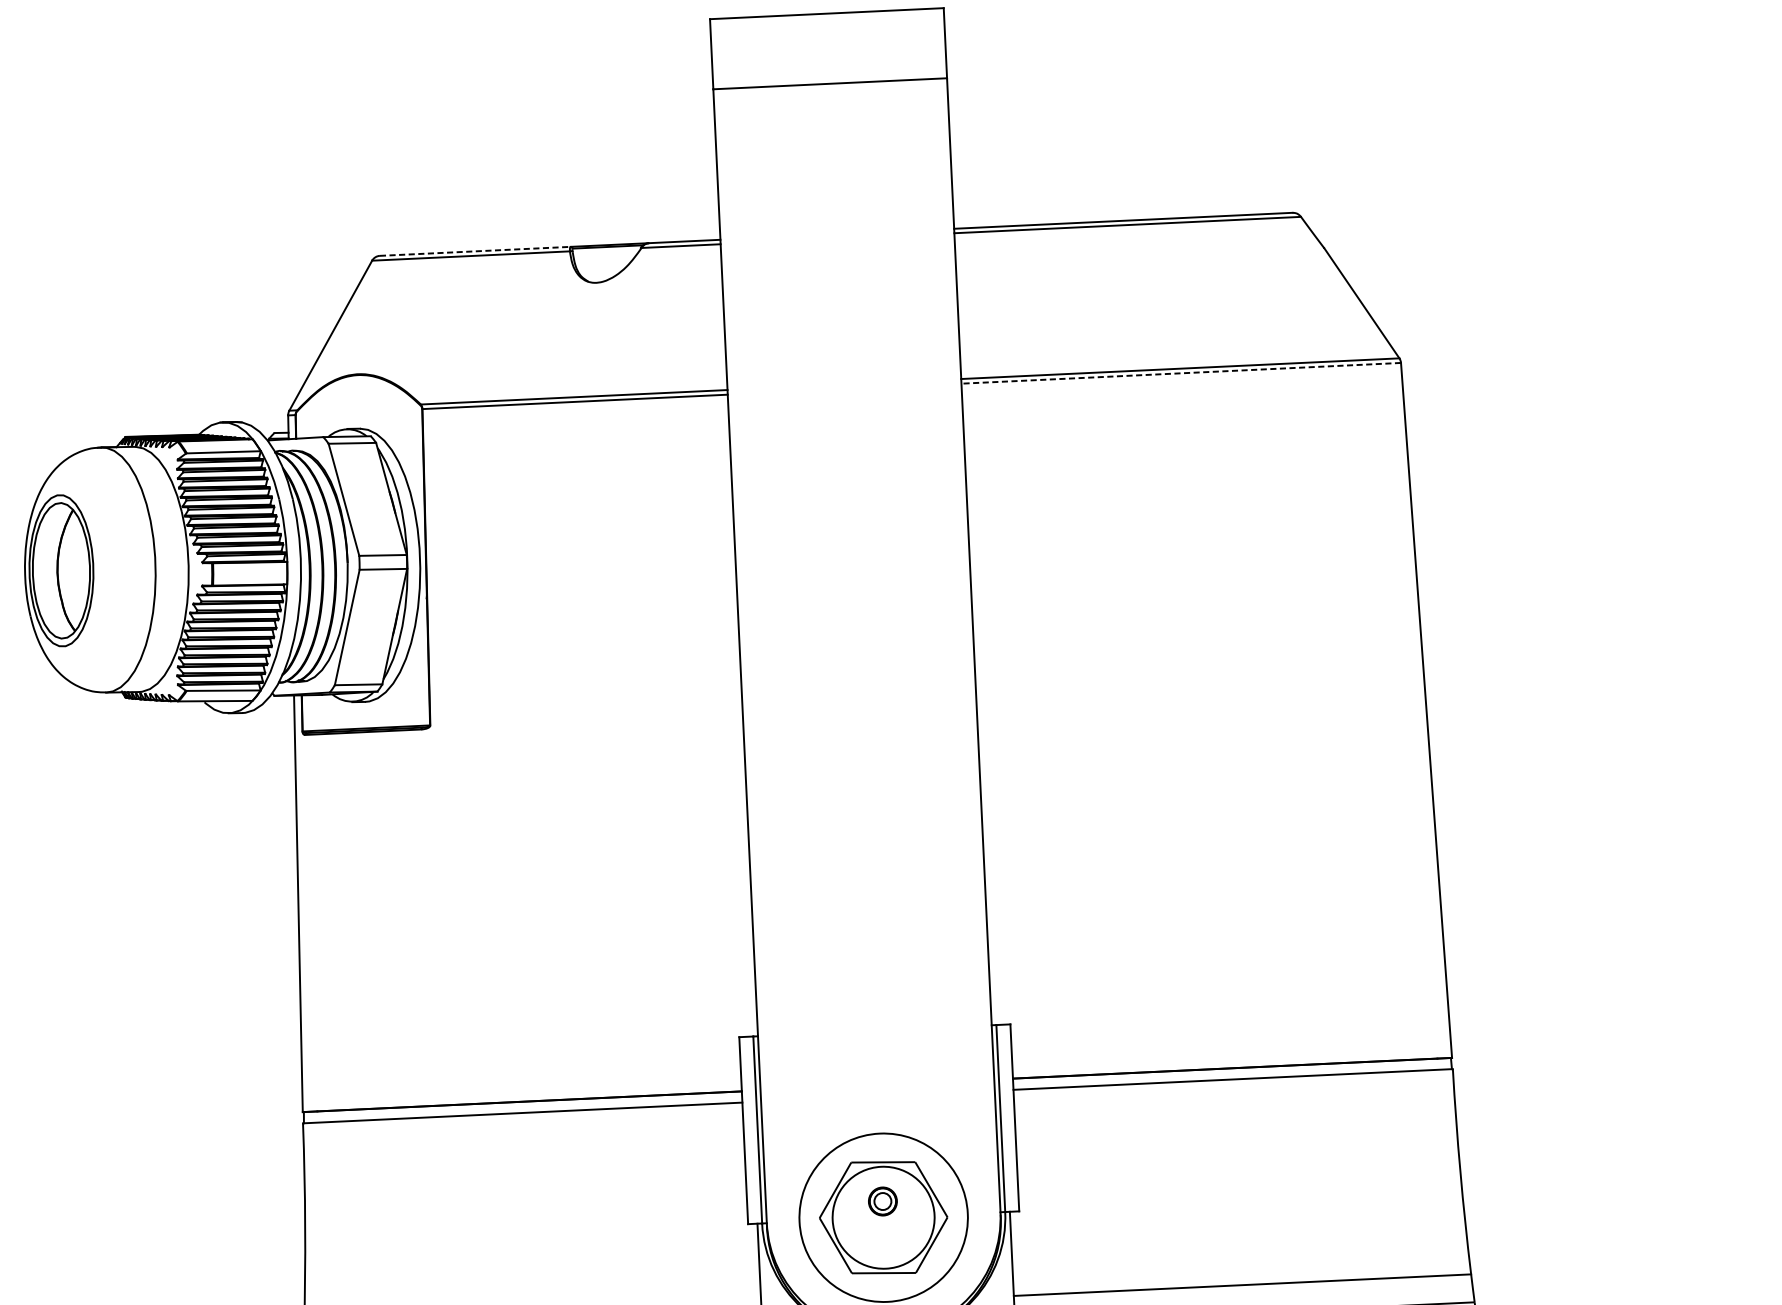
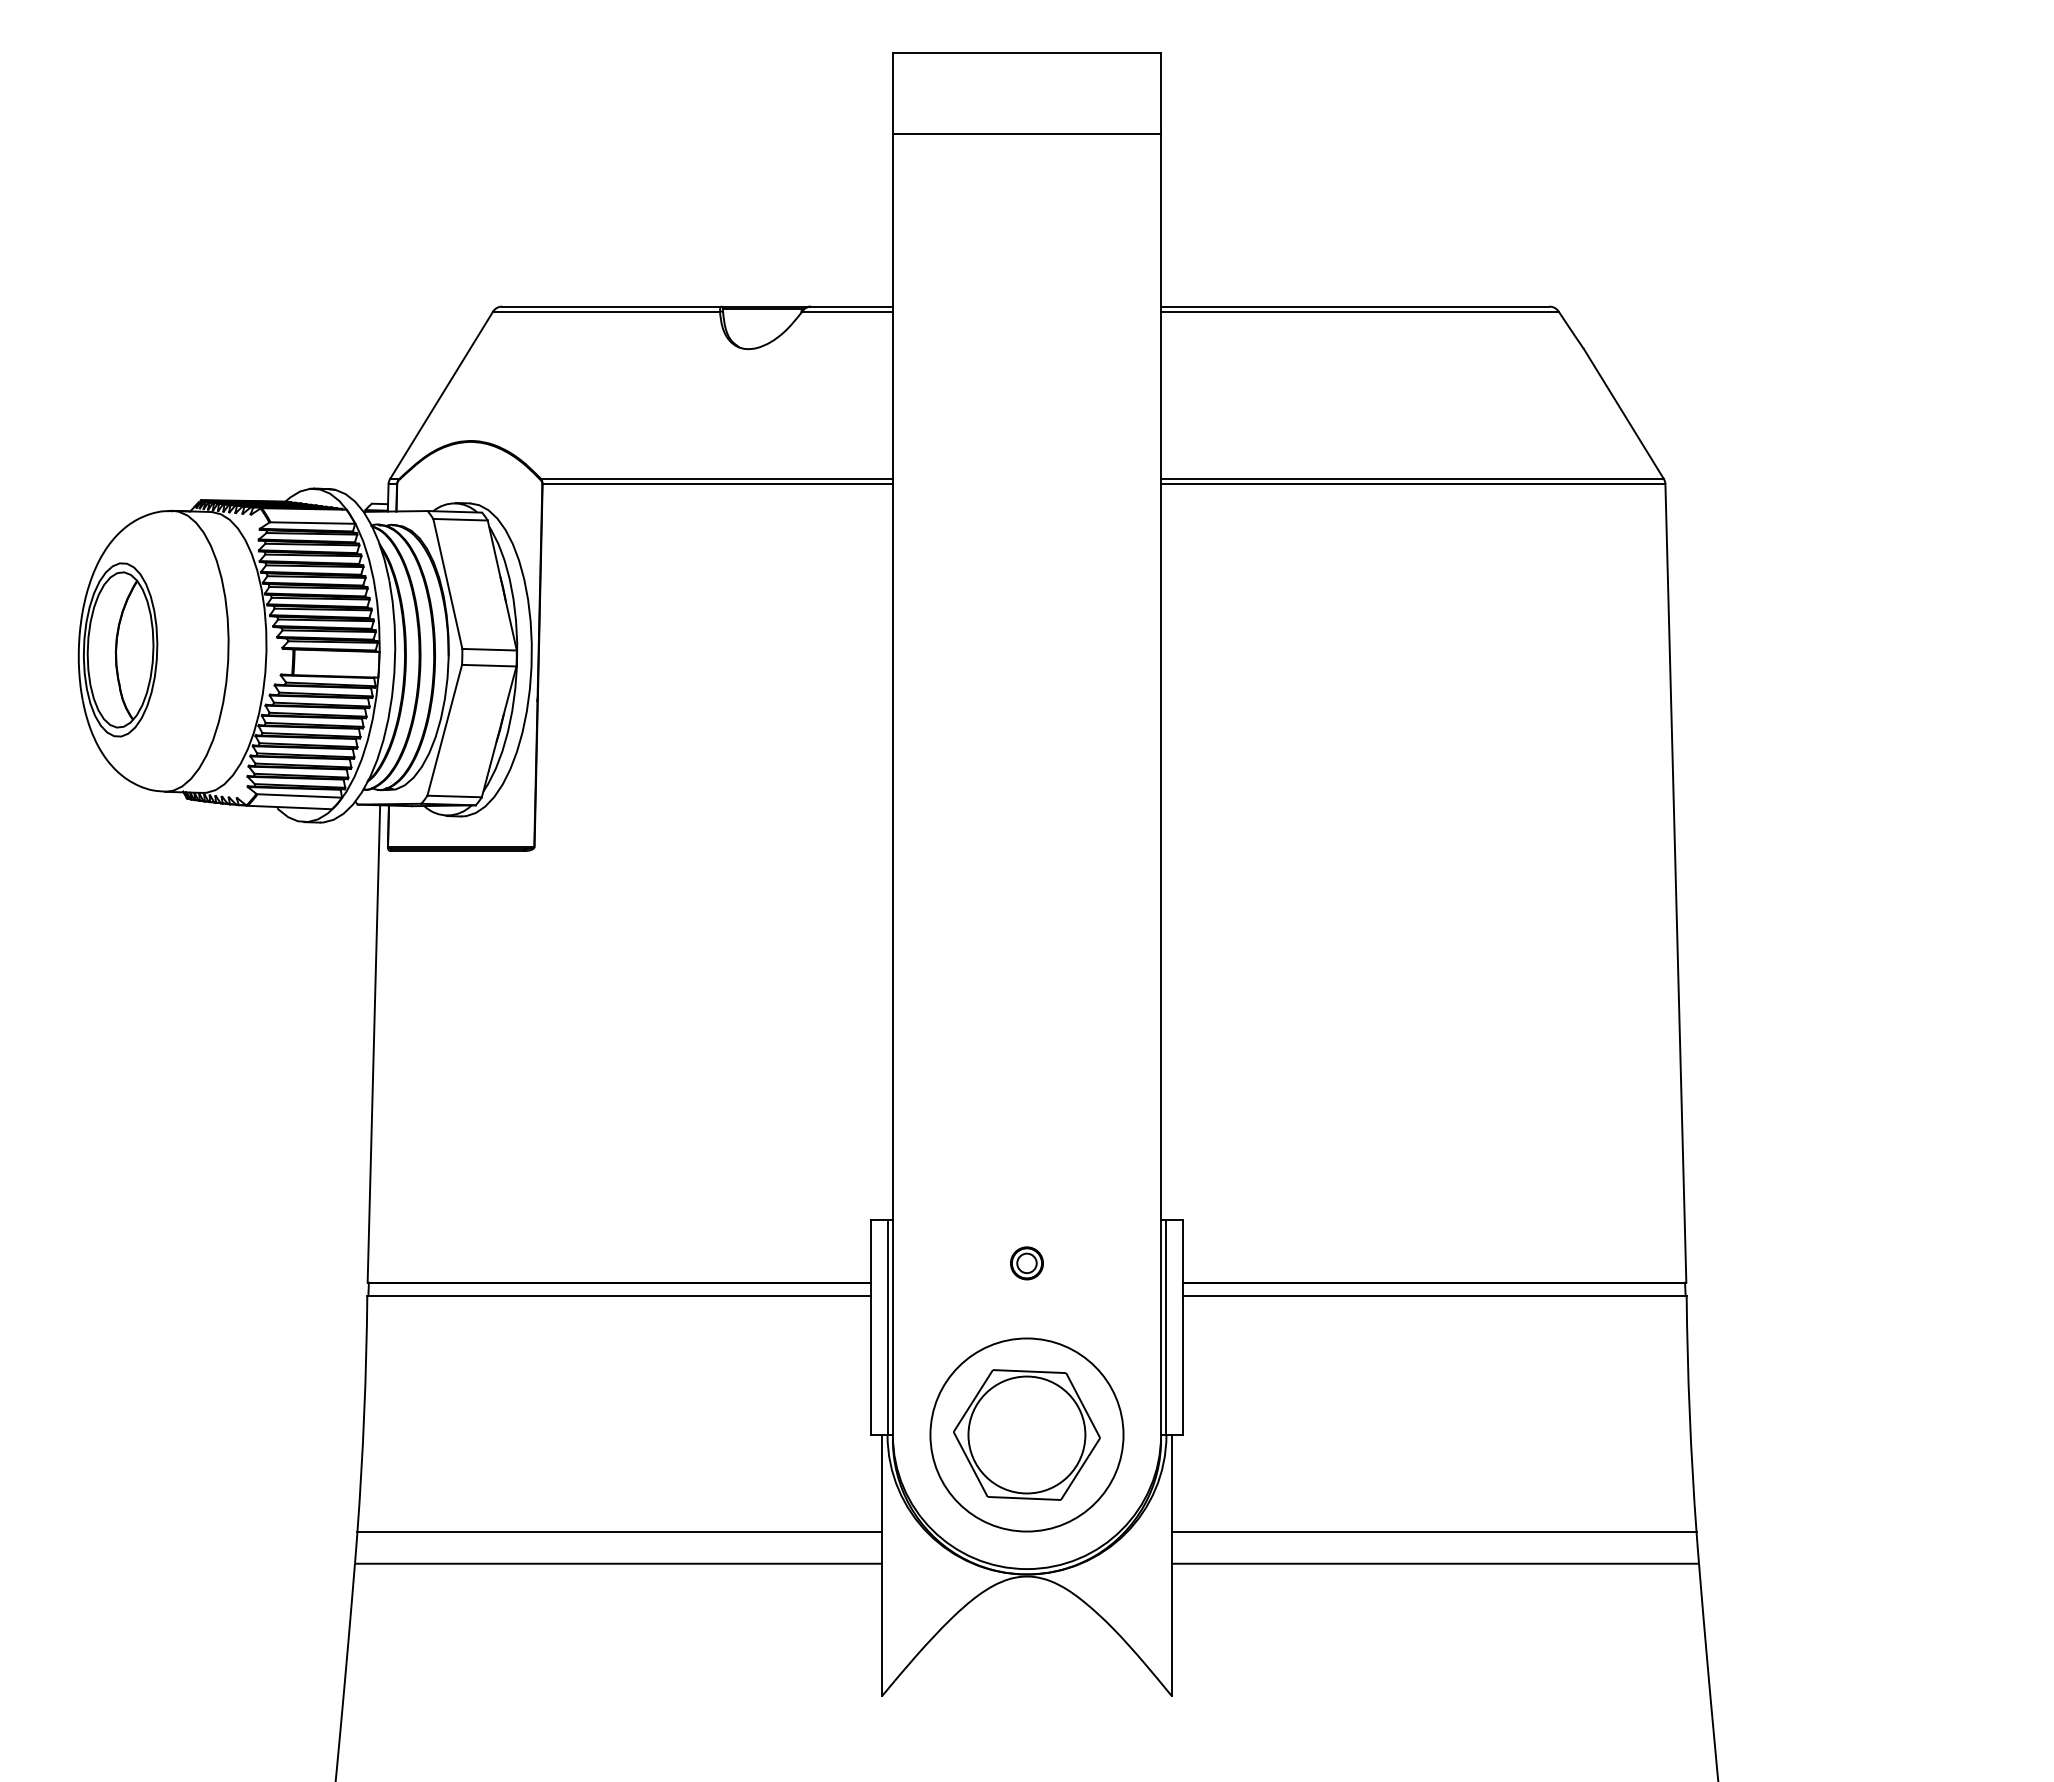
line: (476, 251) -> (612, 306), dashed -> solid
line: (1180, 373) -> (1412, 484), dashed -> solid
part: (882, 1201) -> (1026, 1263), moved

